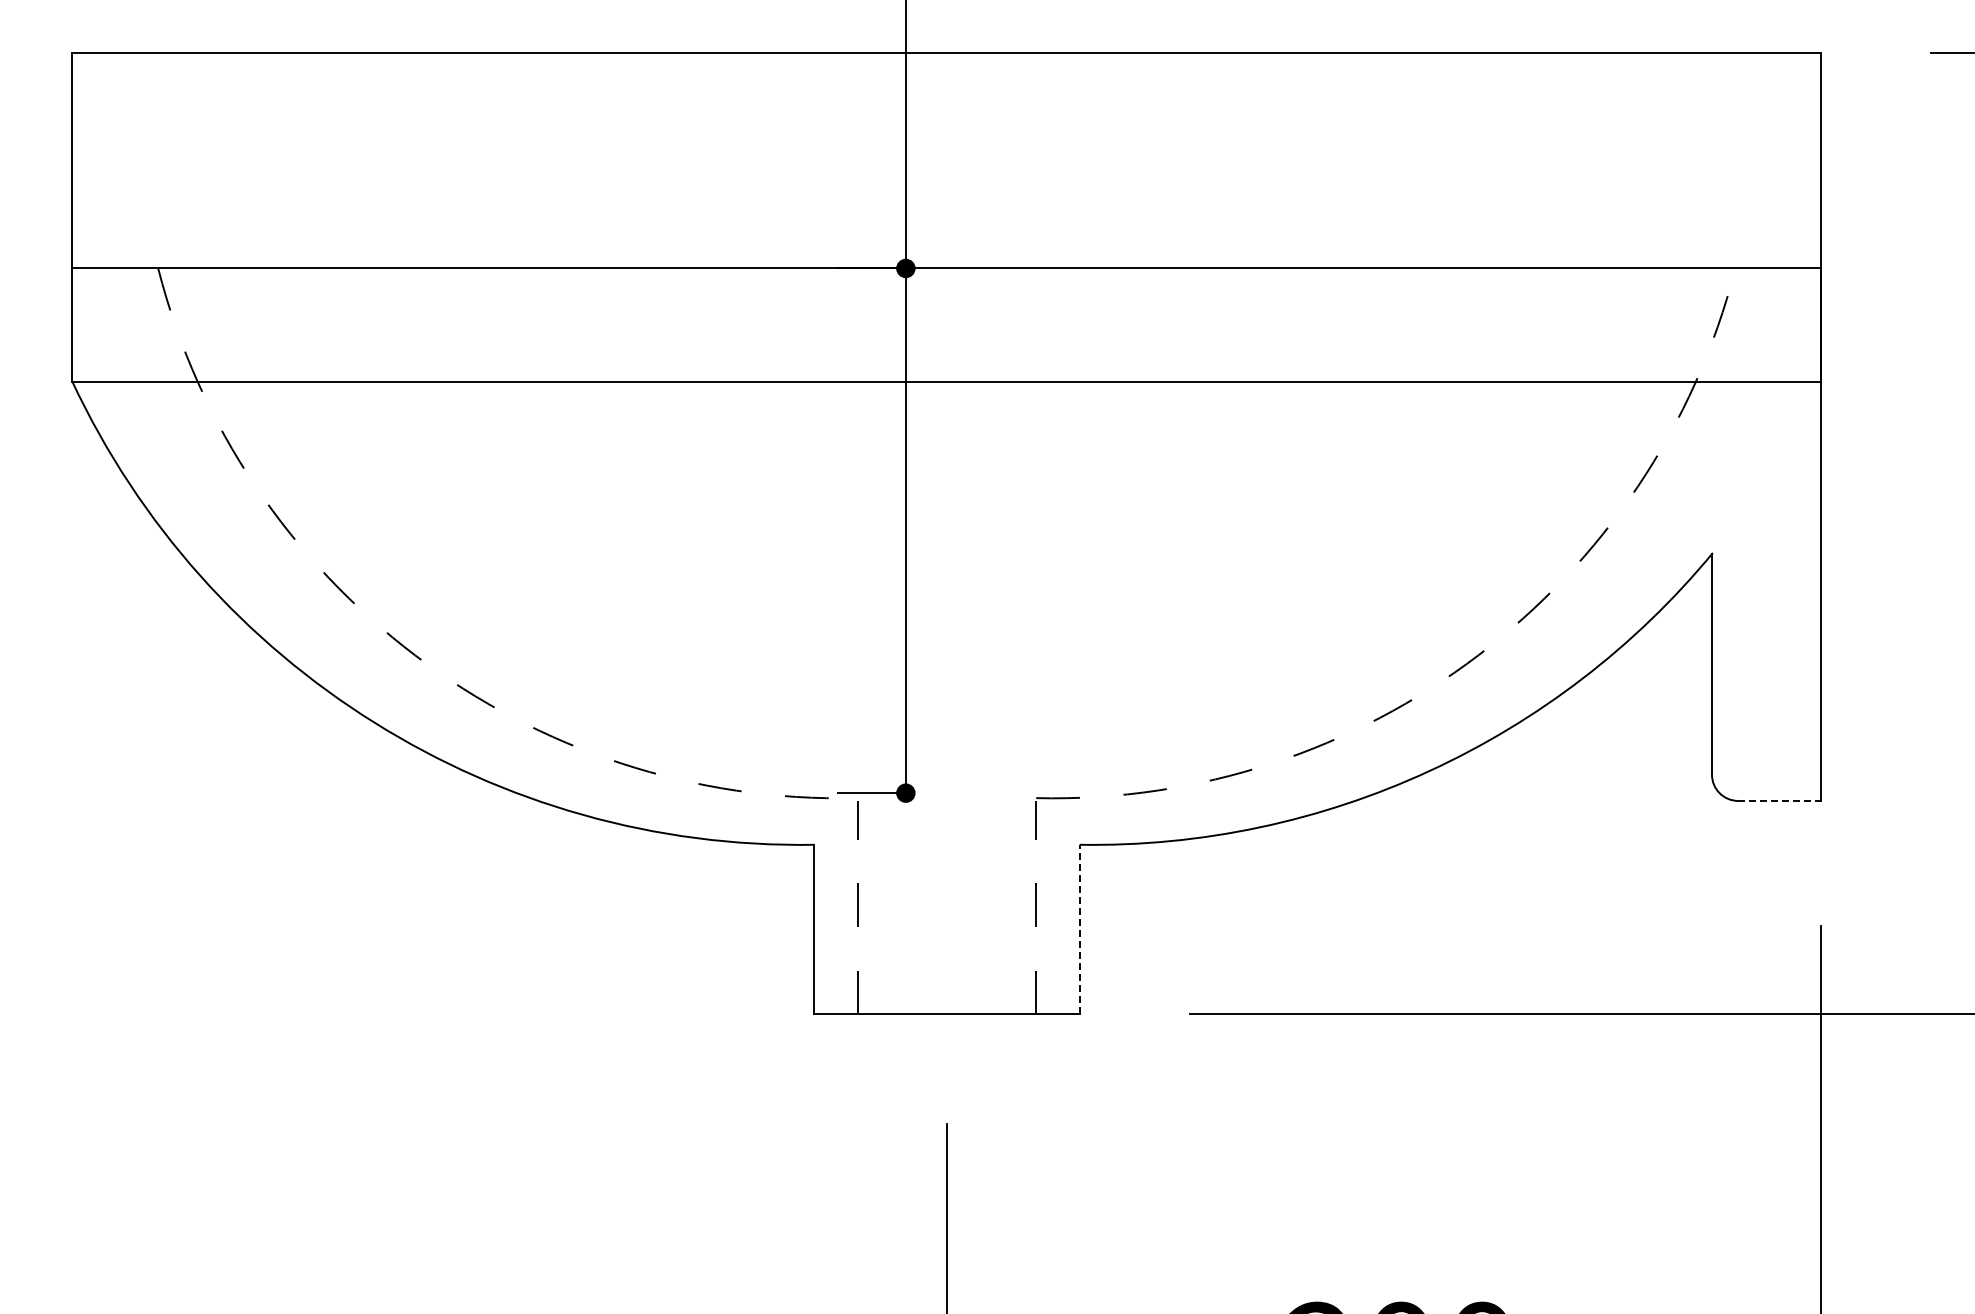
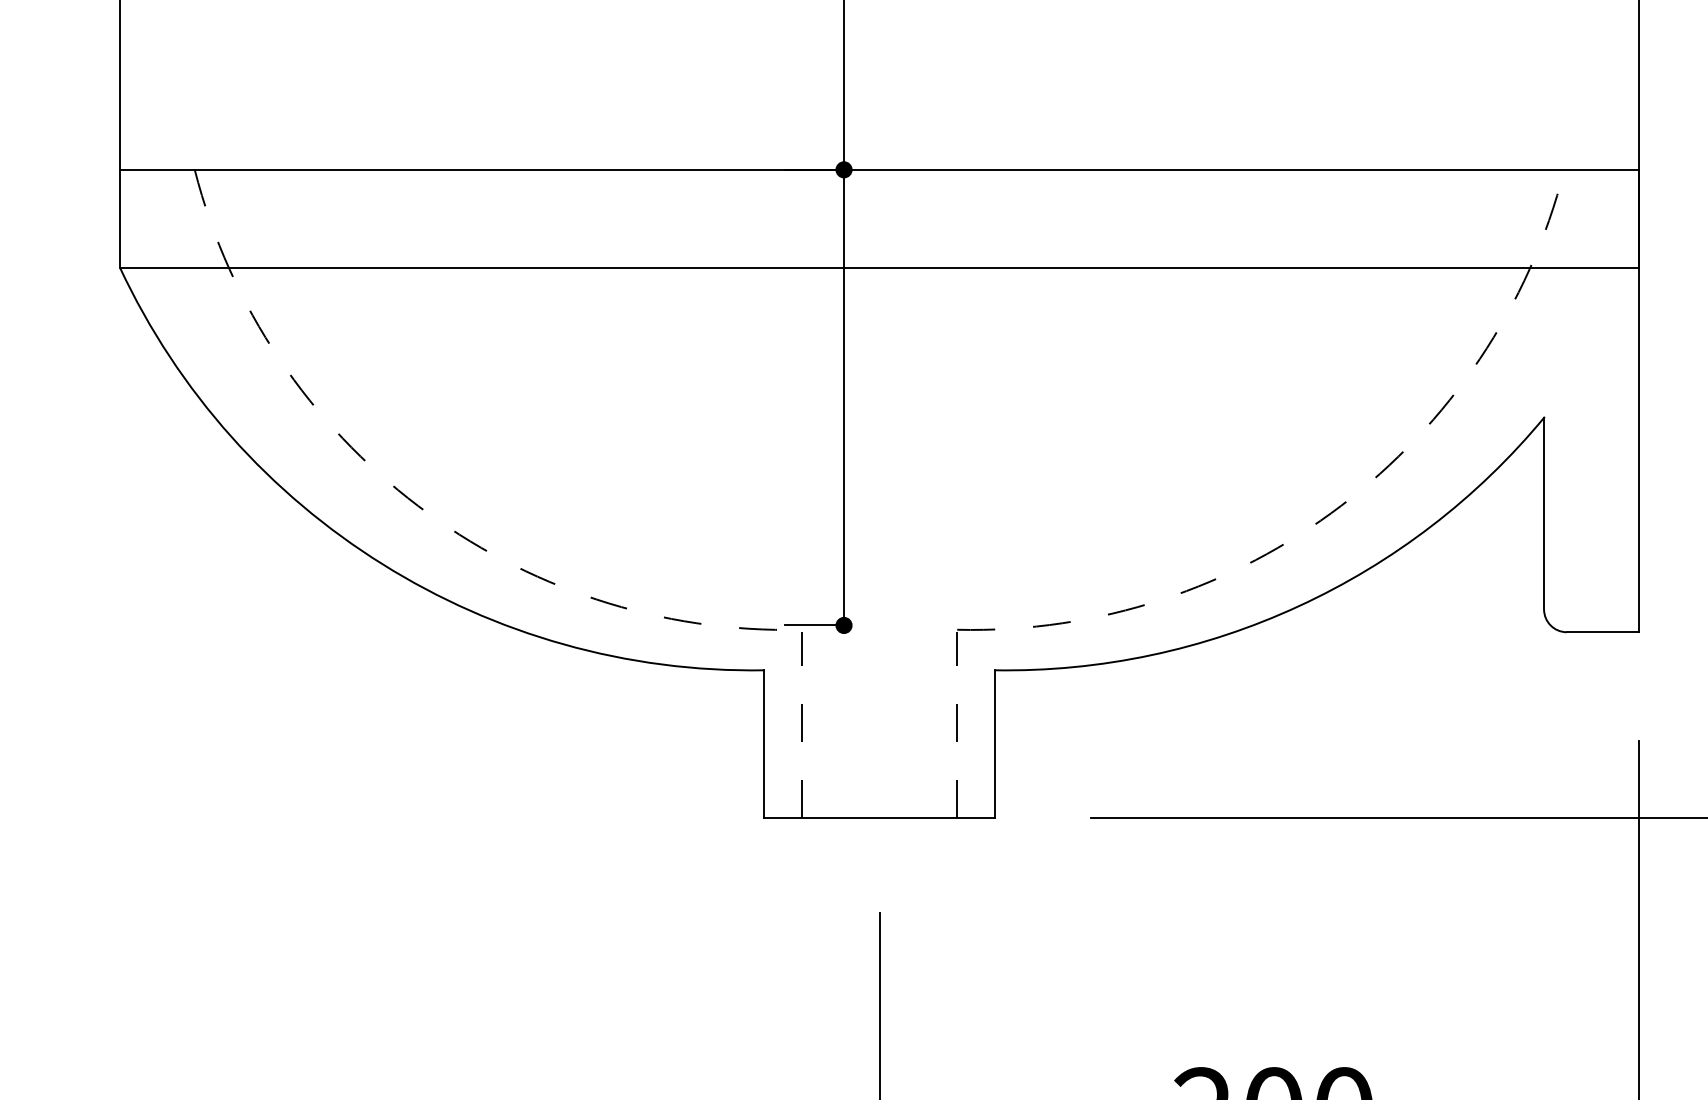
line: (1779, 800) -> (1602, 631), dashed -> solid
line: (1079, 929) -> (994, 743), dashed -> solid

